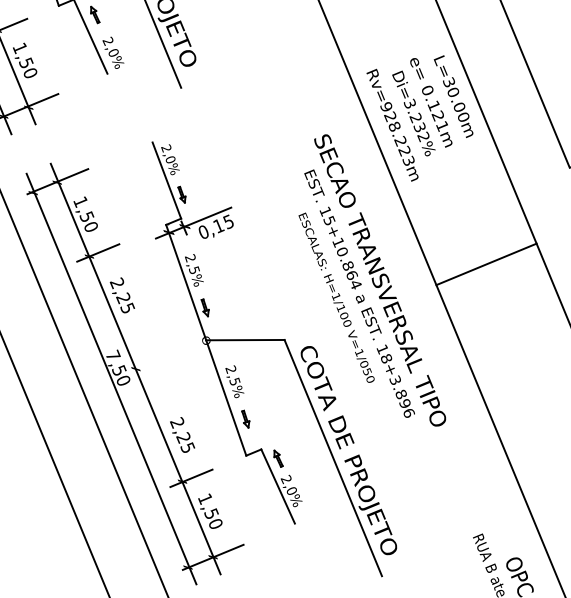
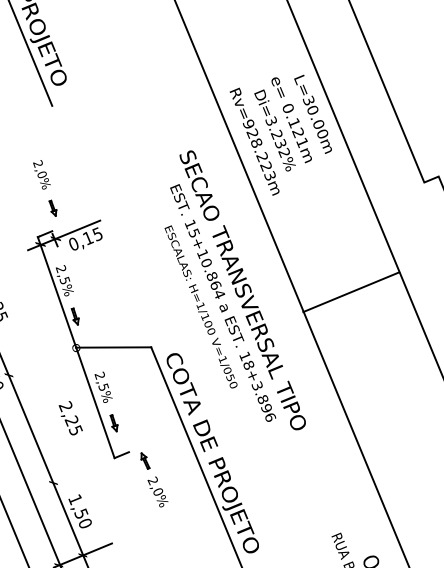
line: (166, 180) -> (38, 194), removed
line: (486, 264) -> (351, 292), moved
text: (182, 434) -> (70, 417), moved
line: (191, 478) -> (62, 479), removed
line: (277, 486) -> (144, 487), removed

